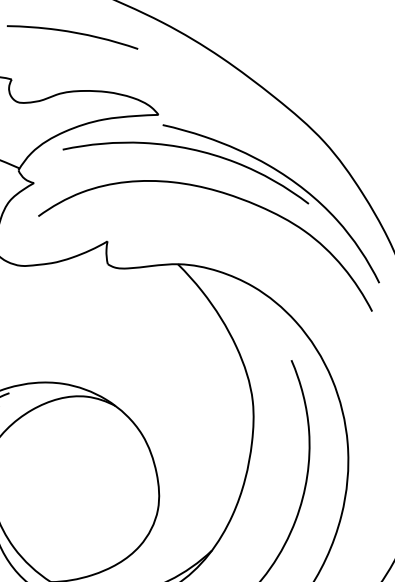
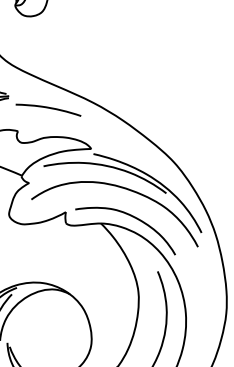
curve: (240, 252) -> (132, 217), added

